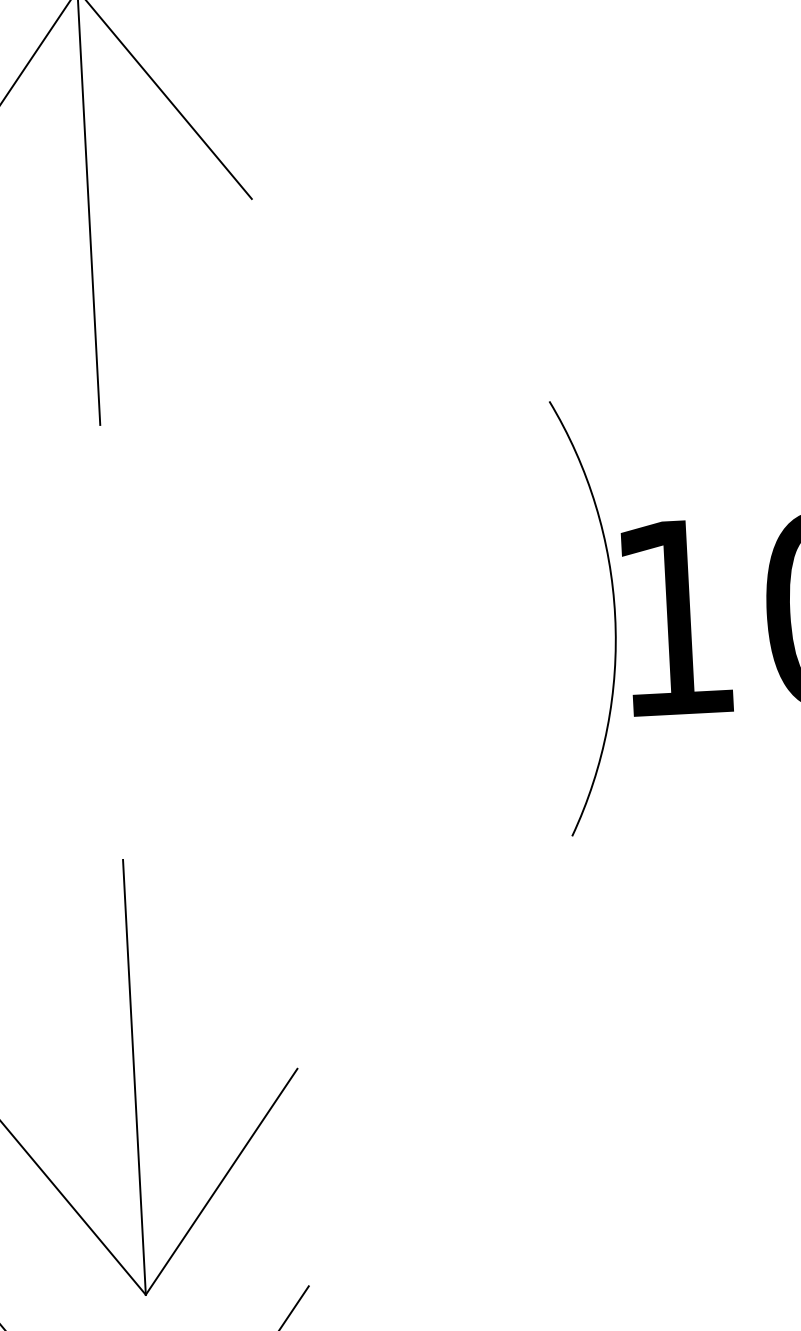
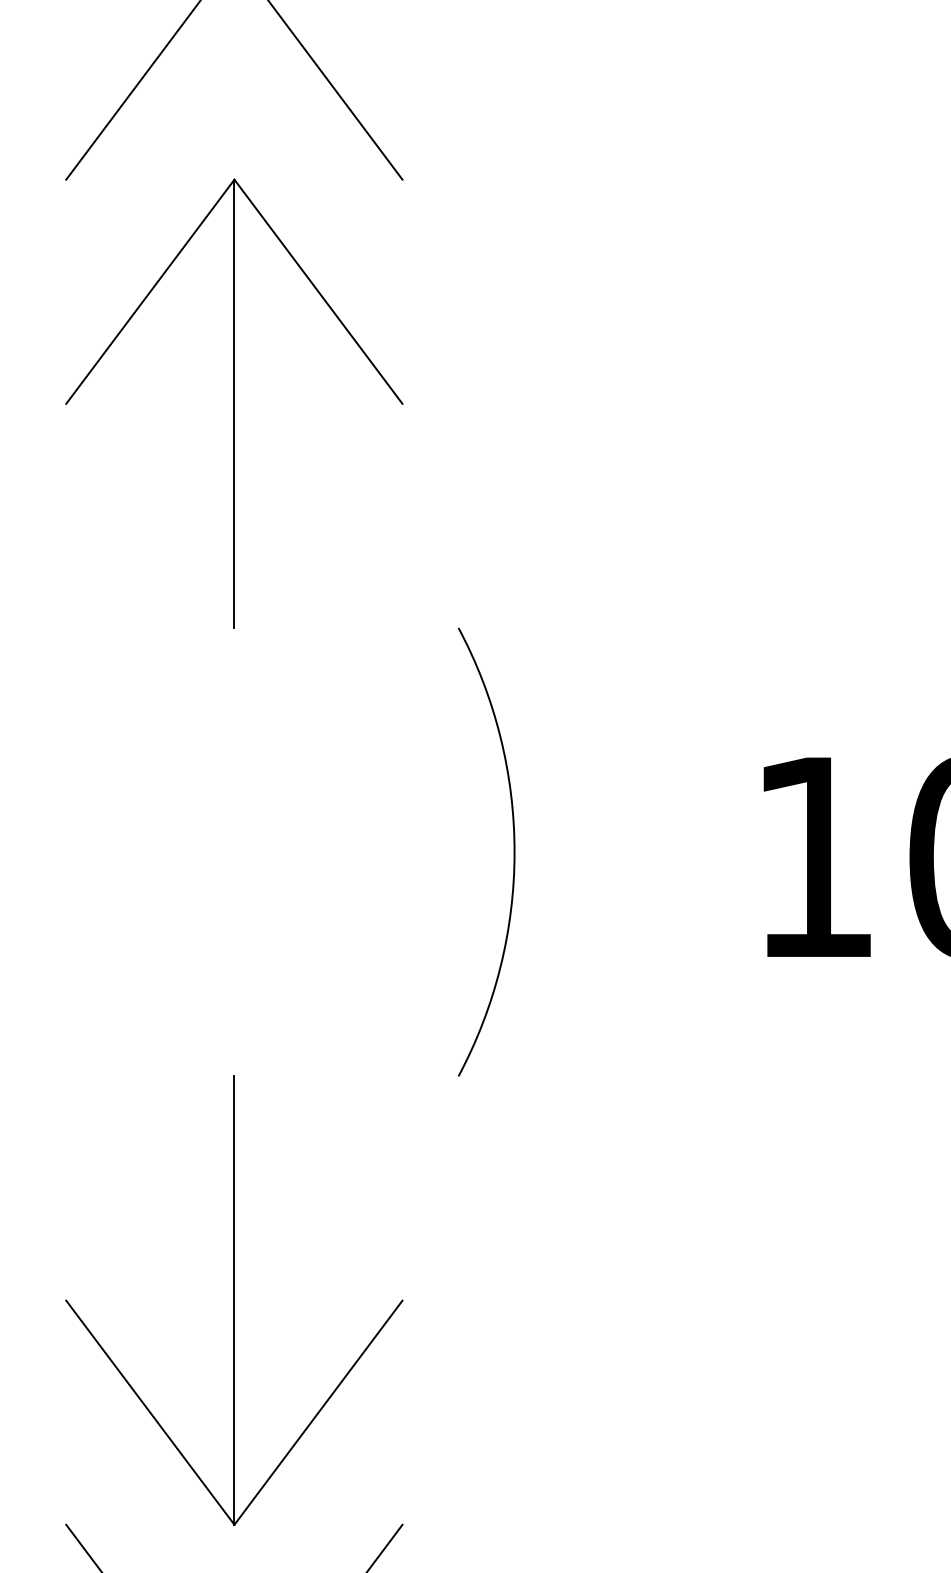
arc: (614, 615) -> (513, 851), moved

